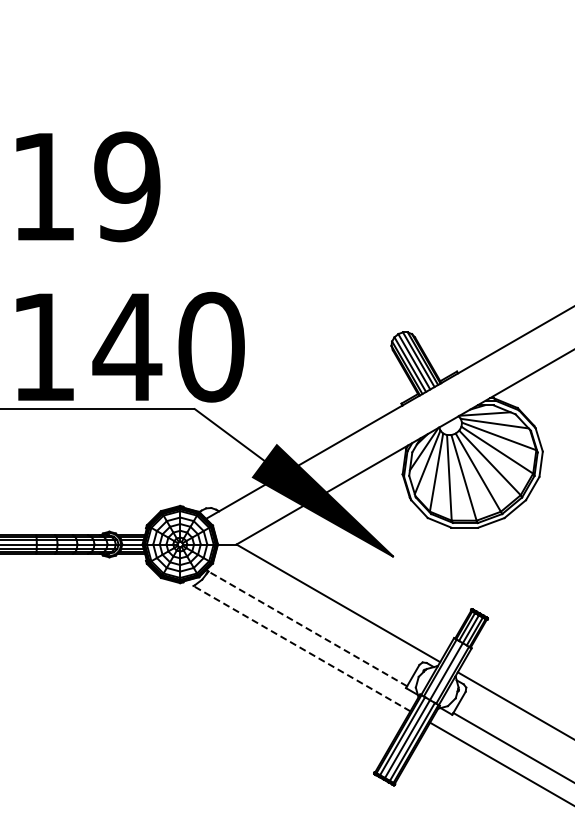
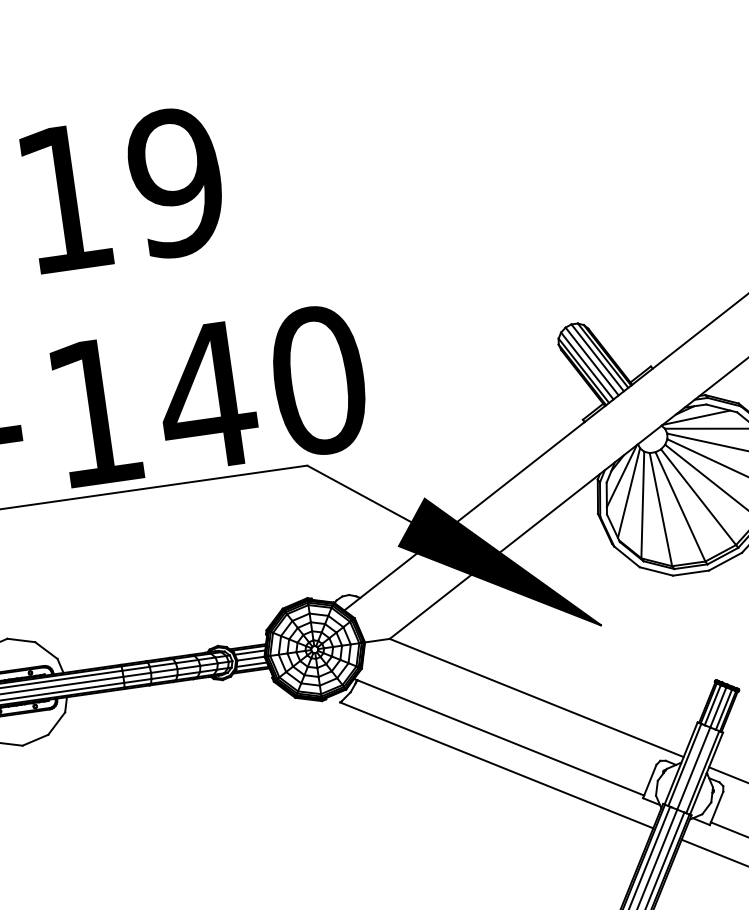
line: (307, 628) -> (500, 737), dashed -> solid
line: (301, 648) -> (496, 765), dashed -> solid

